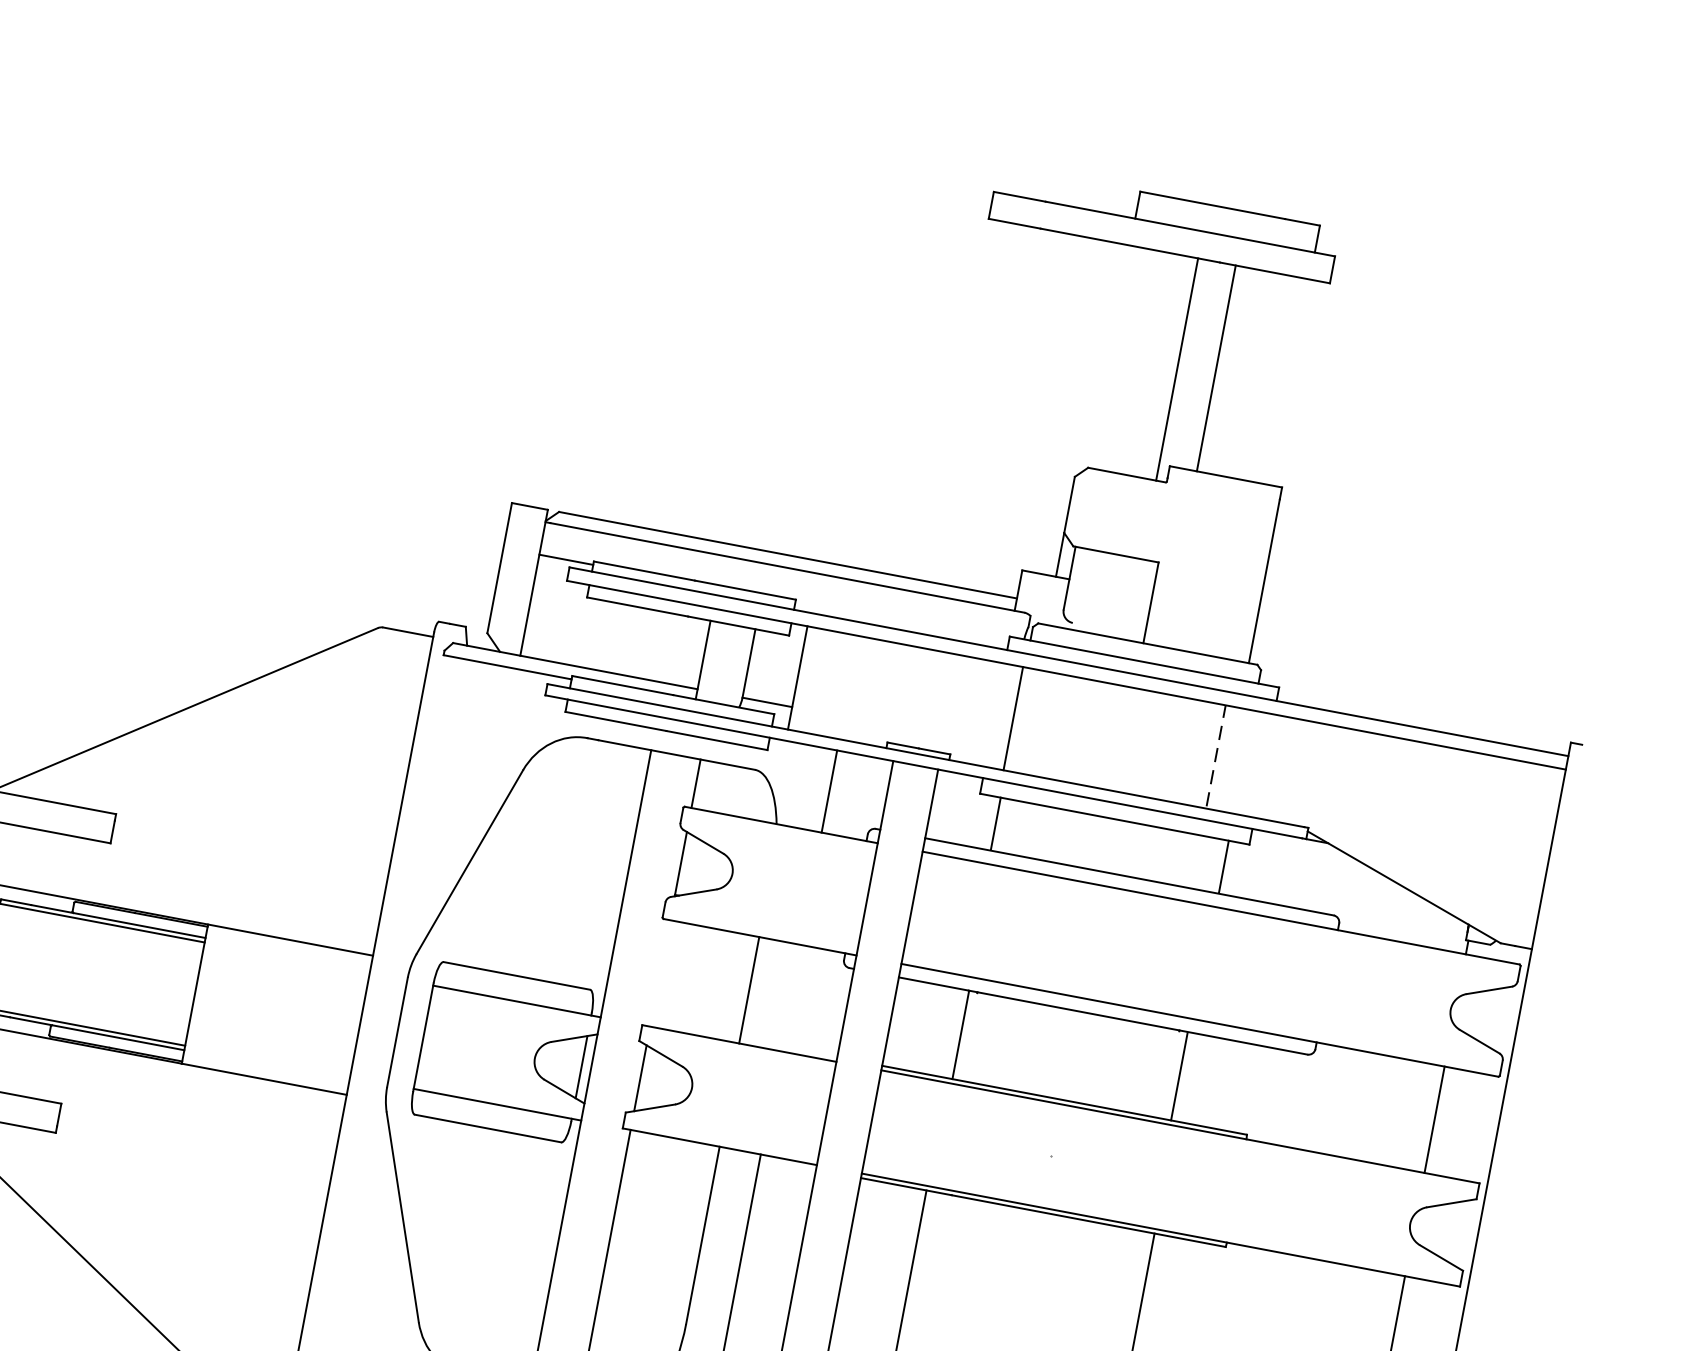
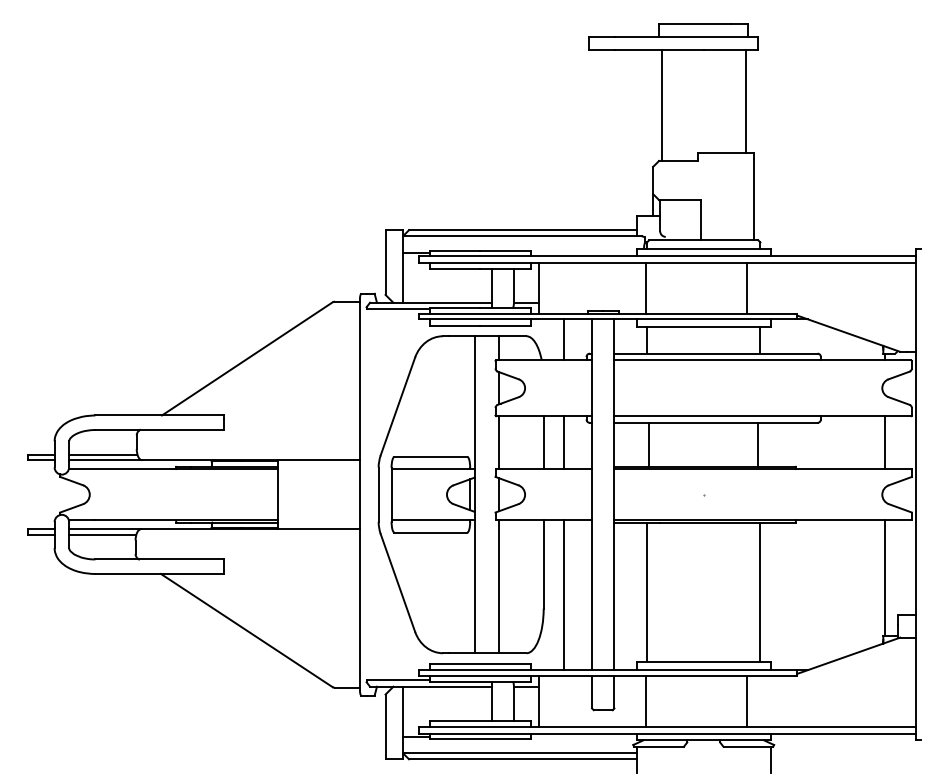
line: (1176, 368) -> (661, 105), moved
line: (1216, 368) -> (745, 101), moved
line: (1215, 755) -> (746, 287), dashed -> solid
line: (660, 973) -> (499, 442), added
line: (791, 997) -> (564, 442), added

